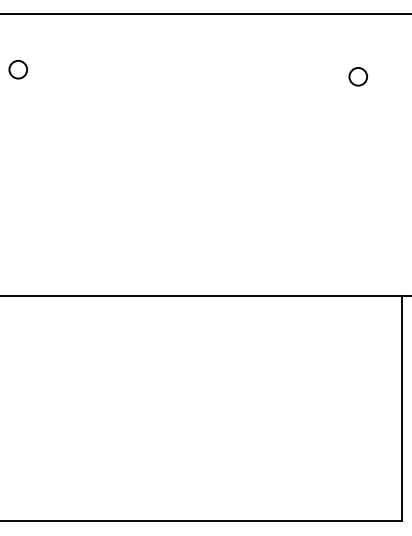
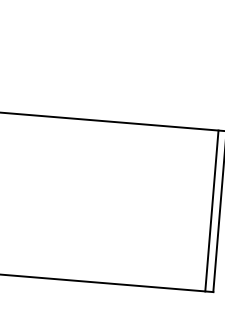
line: (390, 407) -> (211, 210), added

